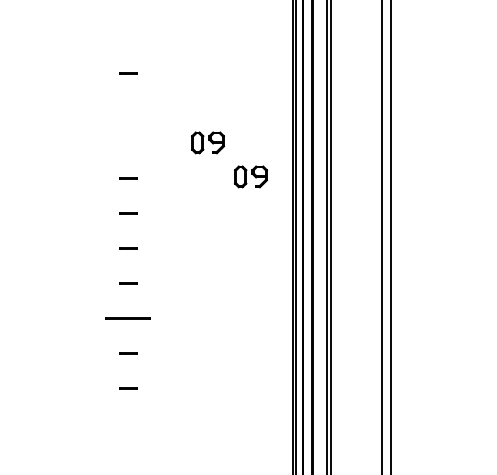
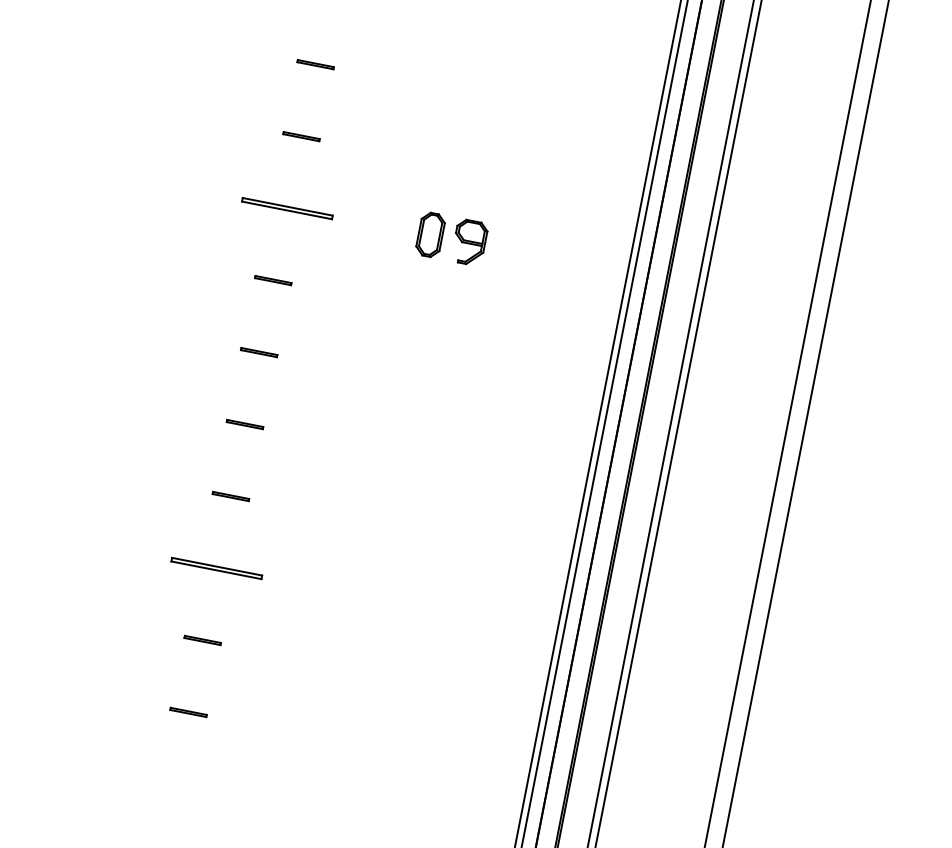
line: (128, 108) -> (302, 136), added
line: (127, 143) -> (285, 207), added
part: (250, 176) -> (525, 325), removed

